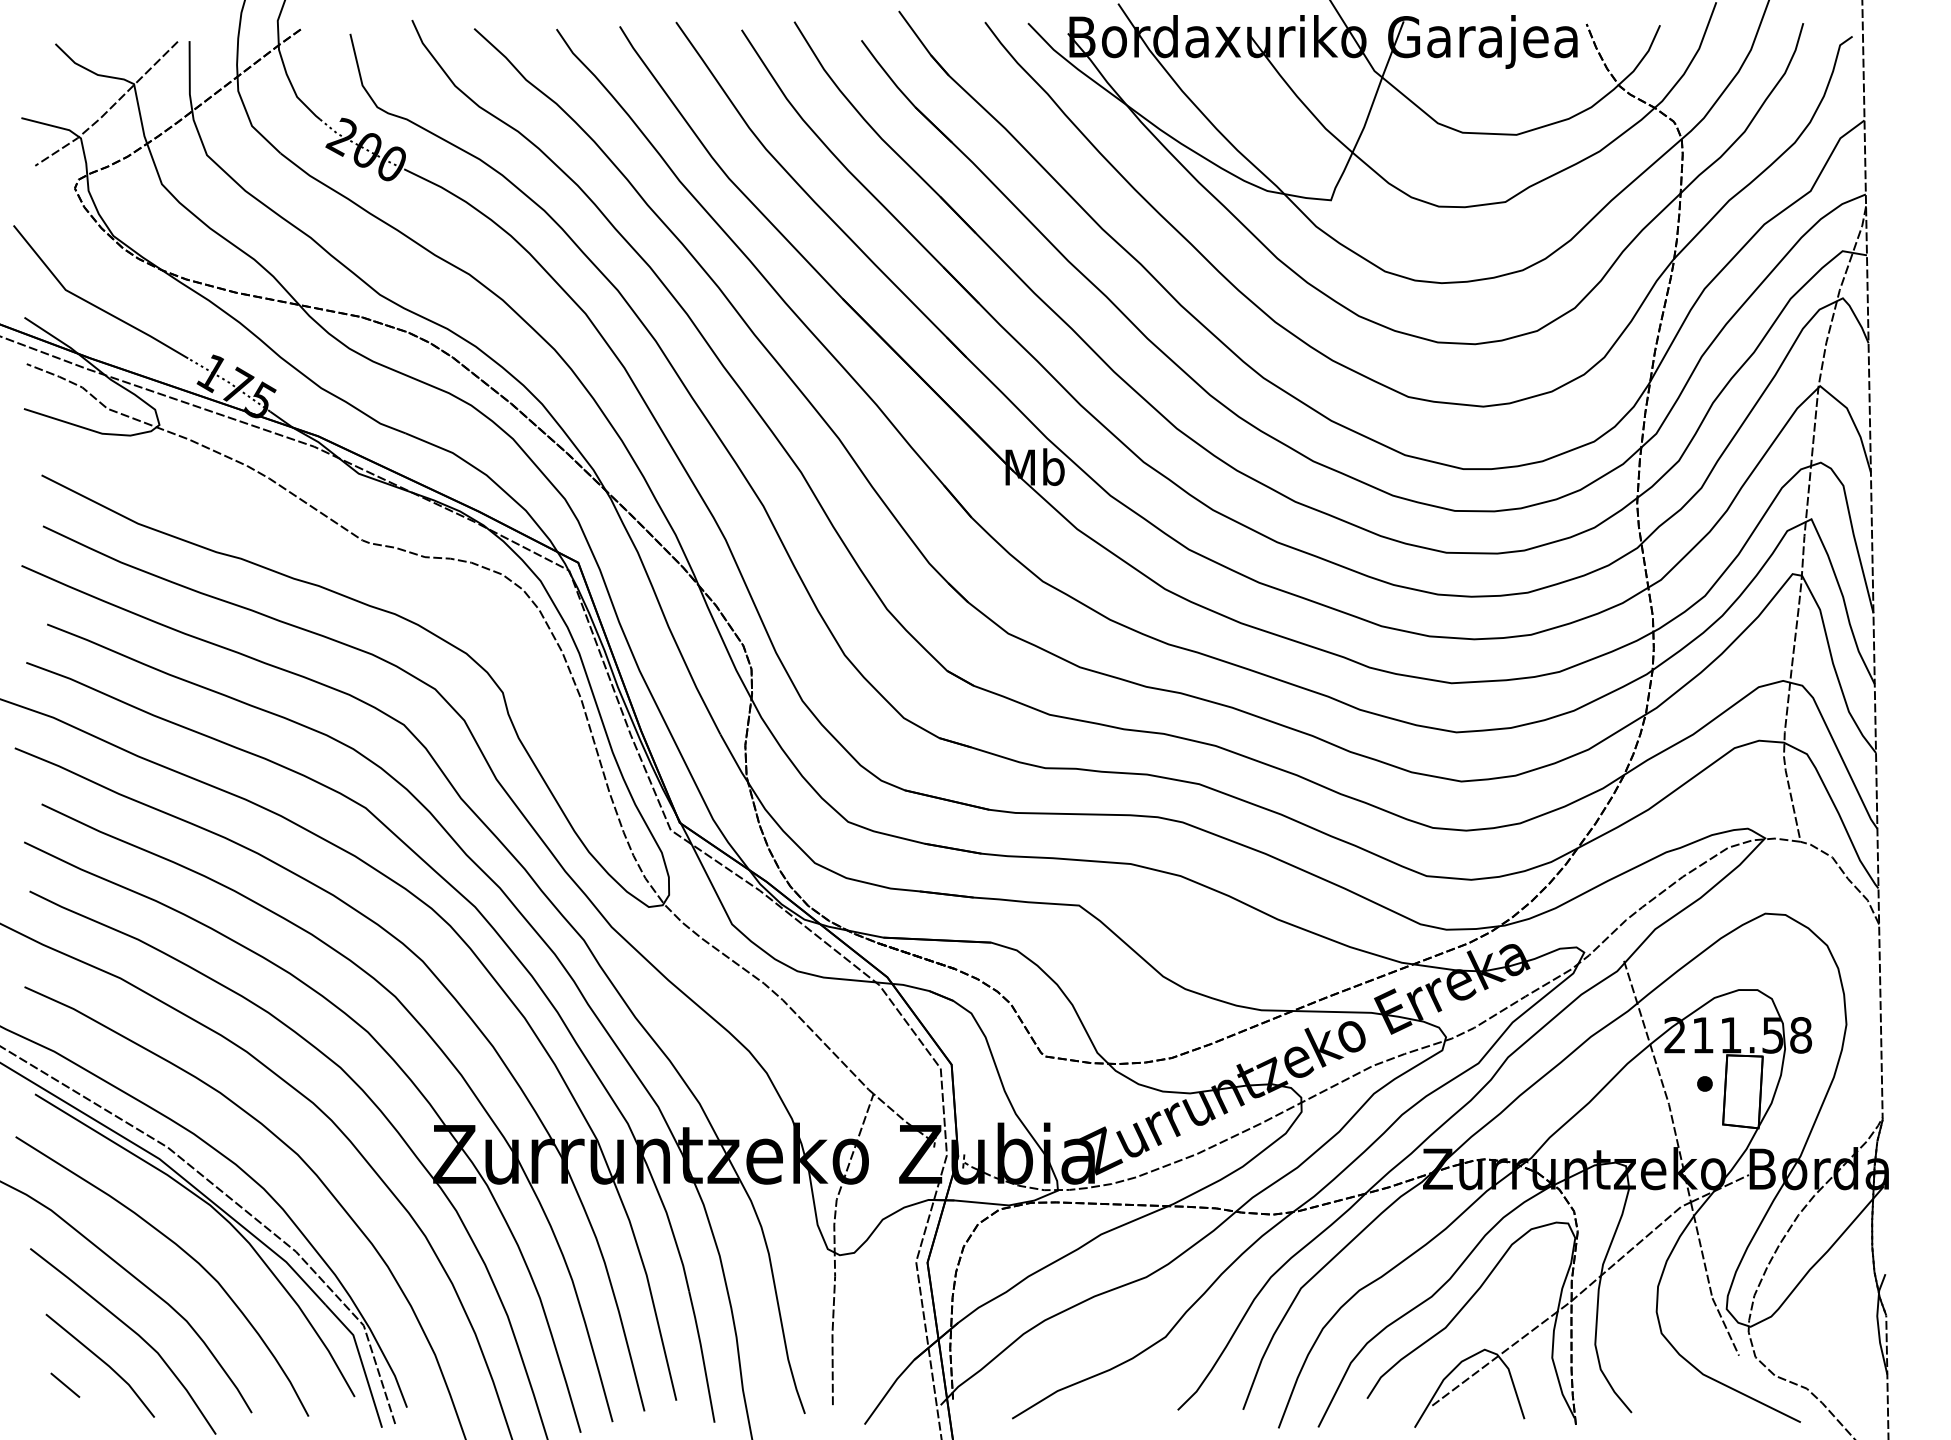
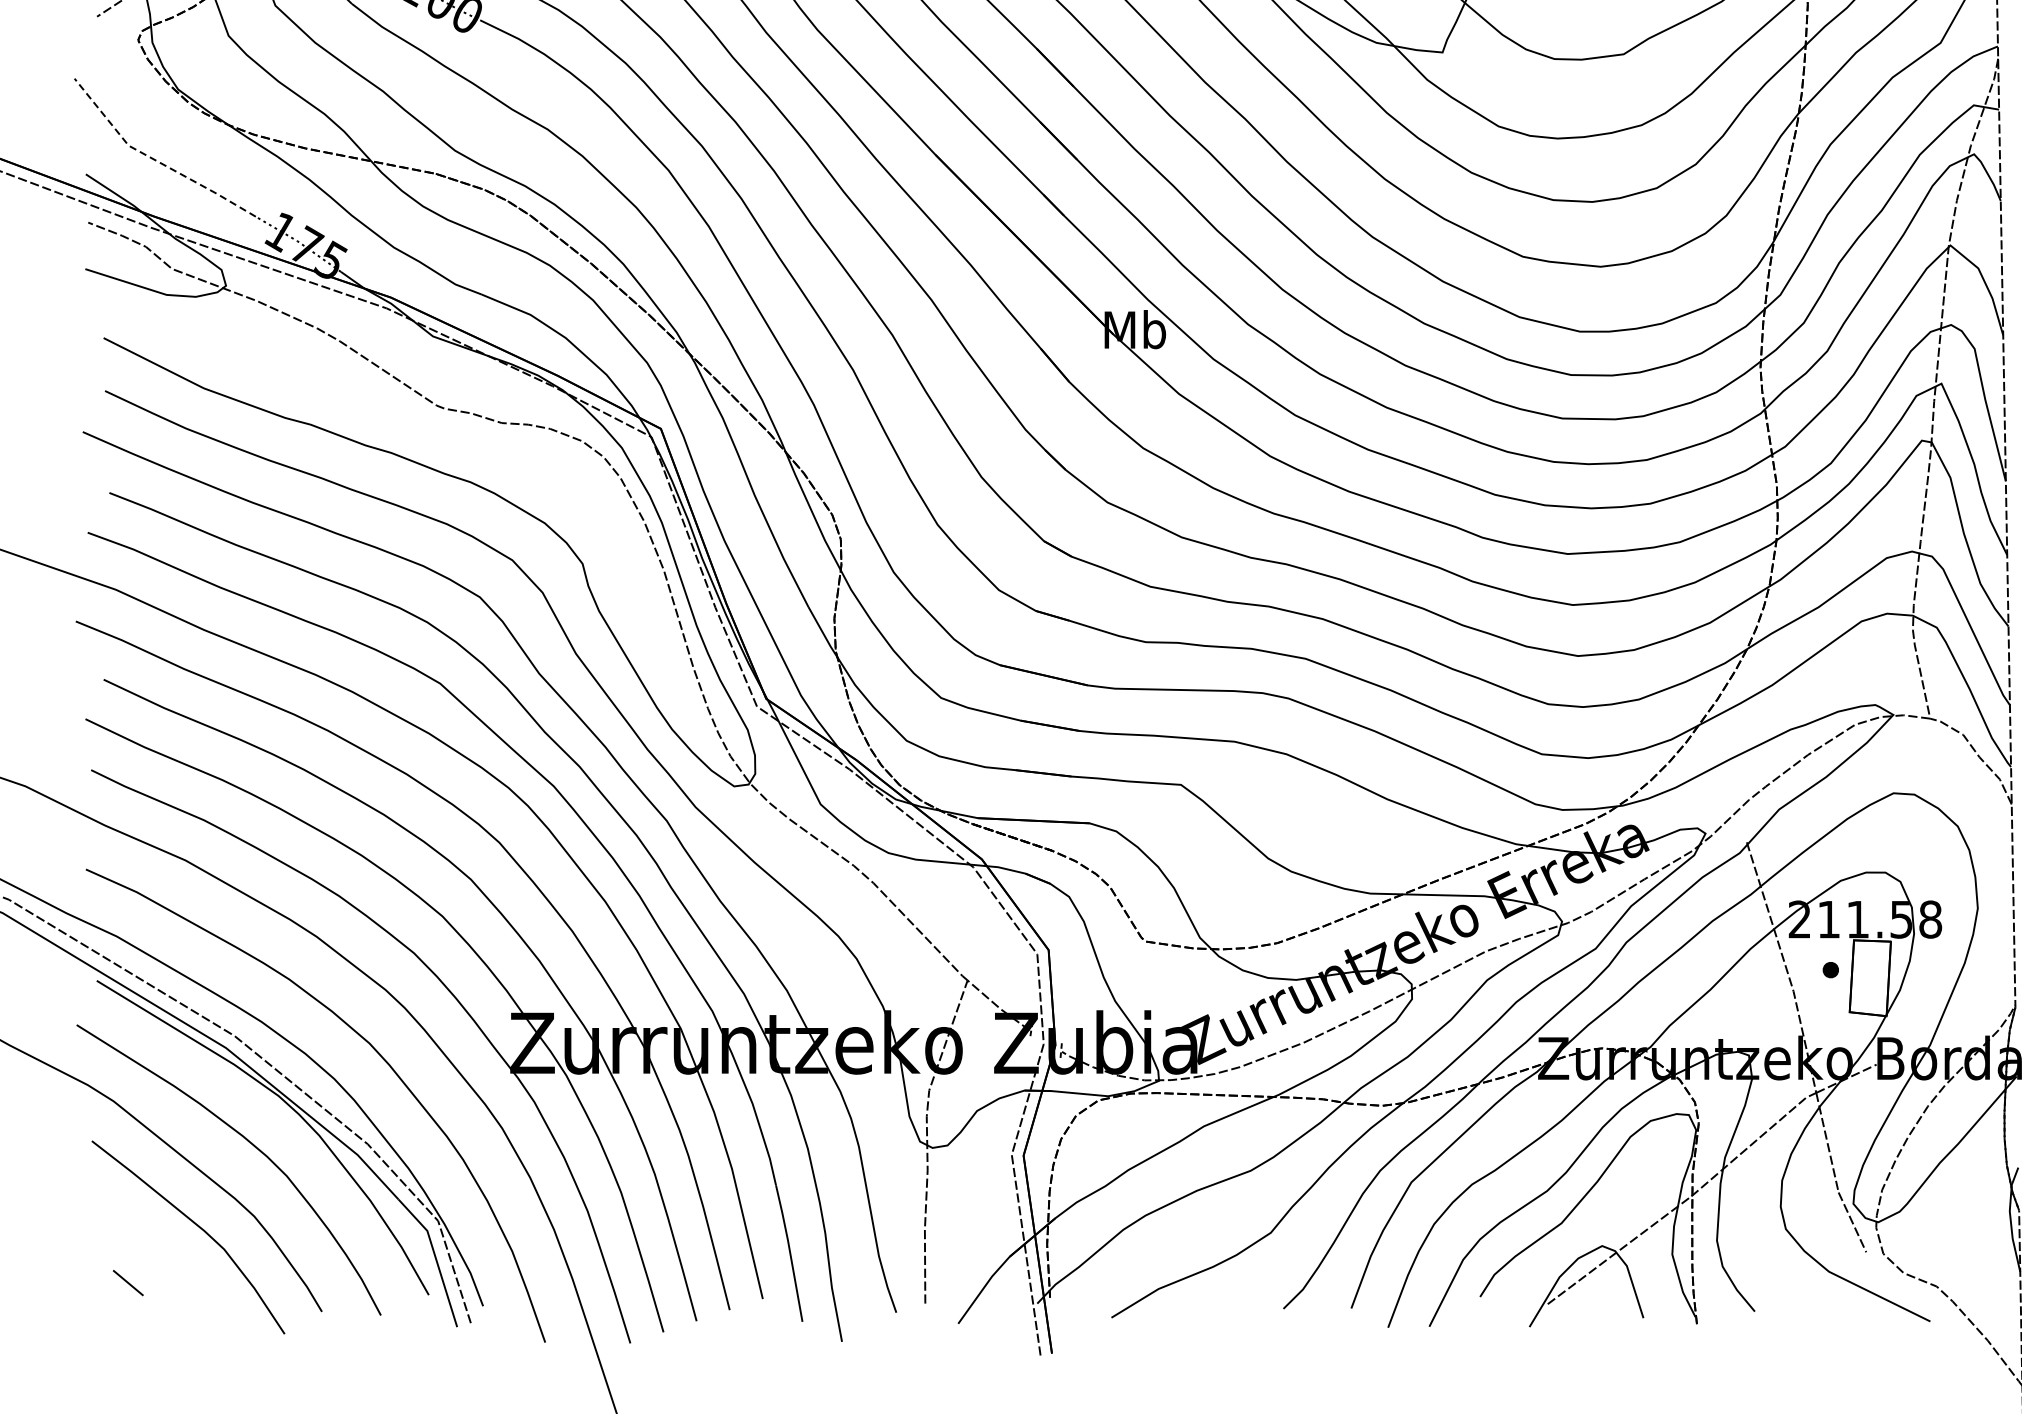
line: (91, 303) -> (155, 159), solid -> dashed
line: (102, 1362) -> (166, 1259), removed

